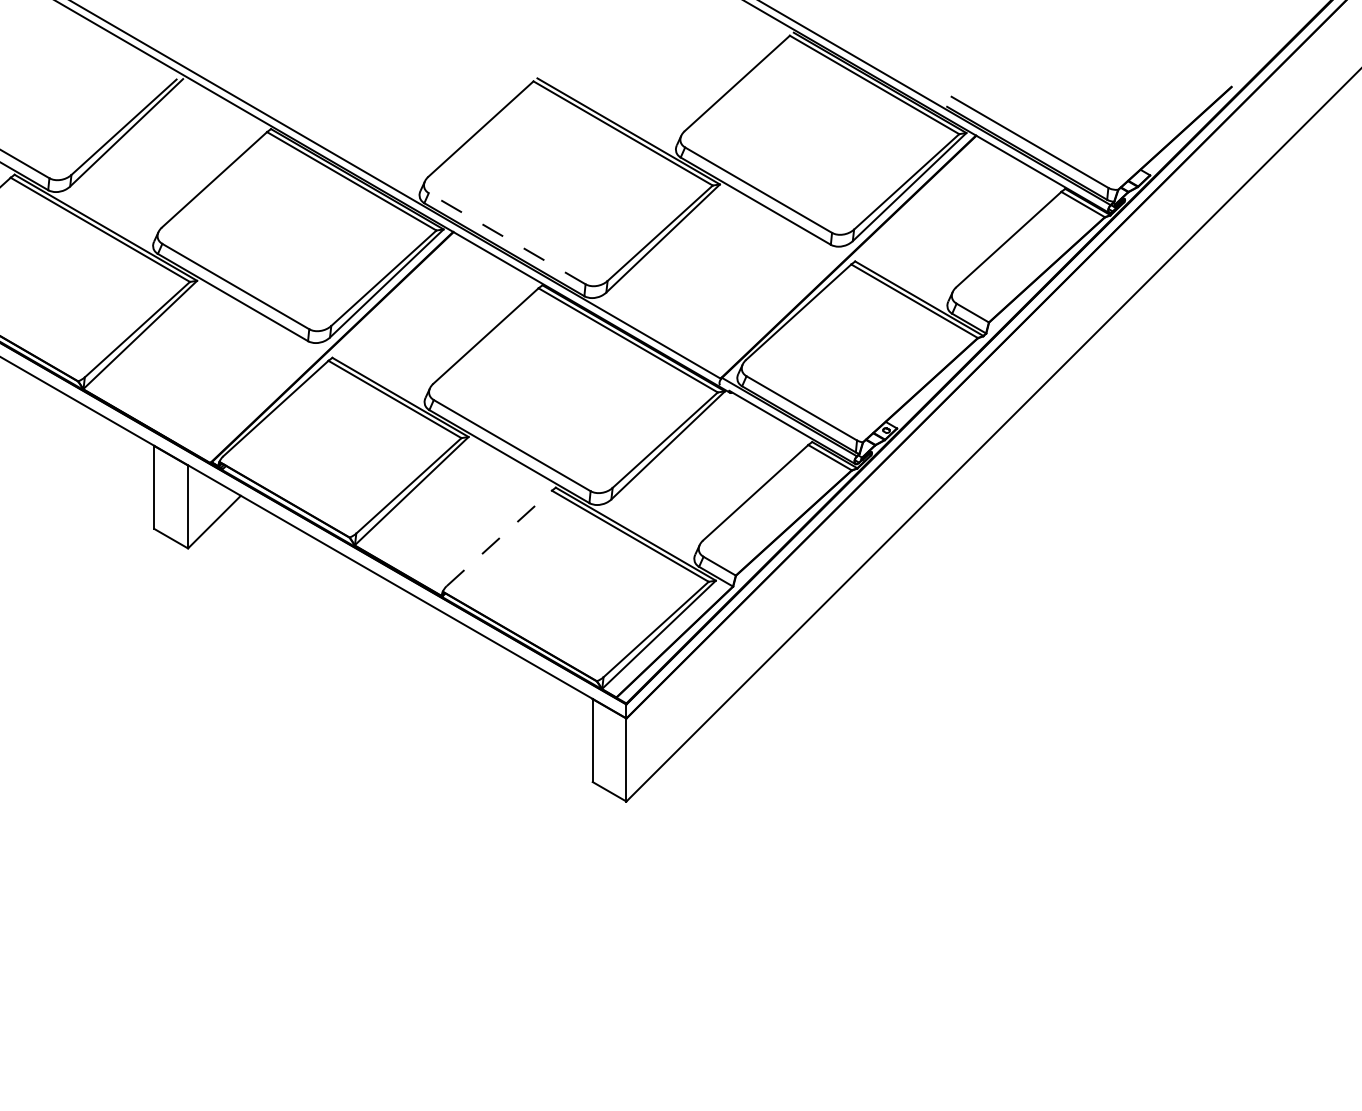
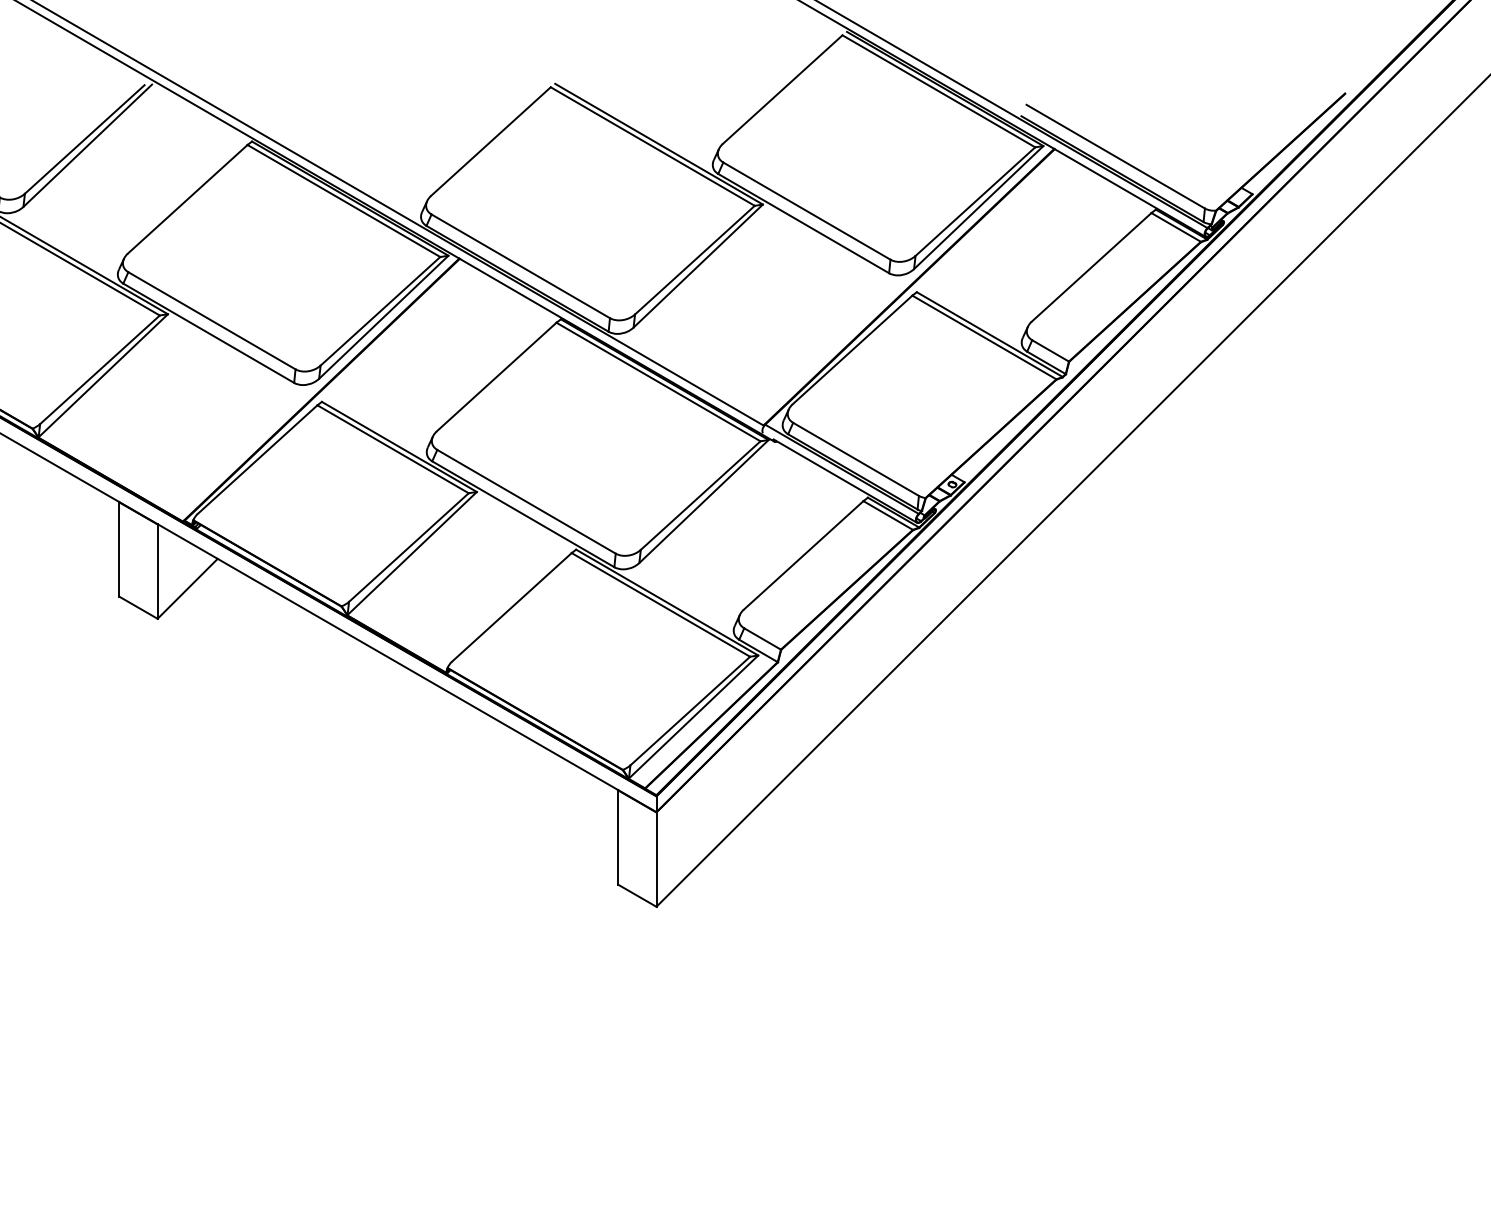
line: (507, 238) -> (521, 266), dashed -> solid
line: (499, 538) -> (512, 607), dashed -> solid

